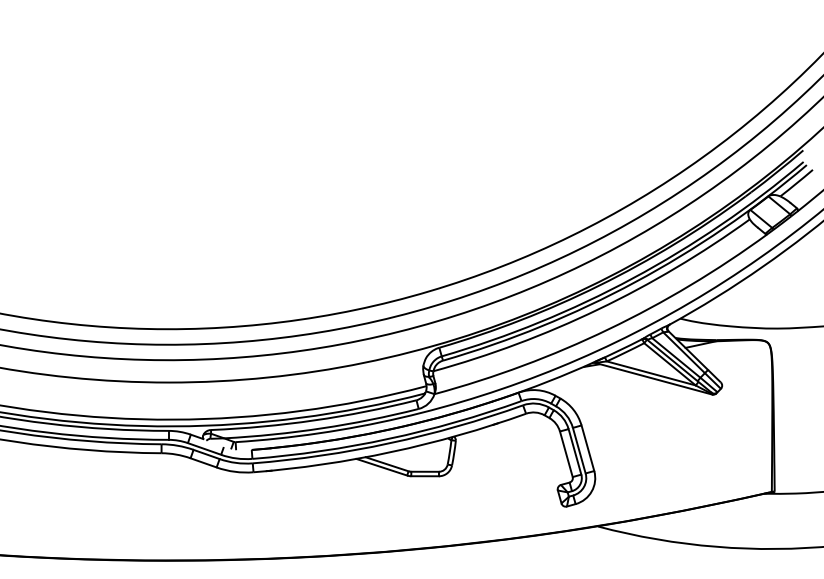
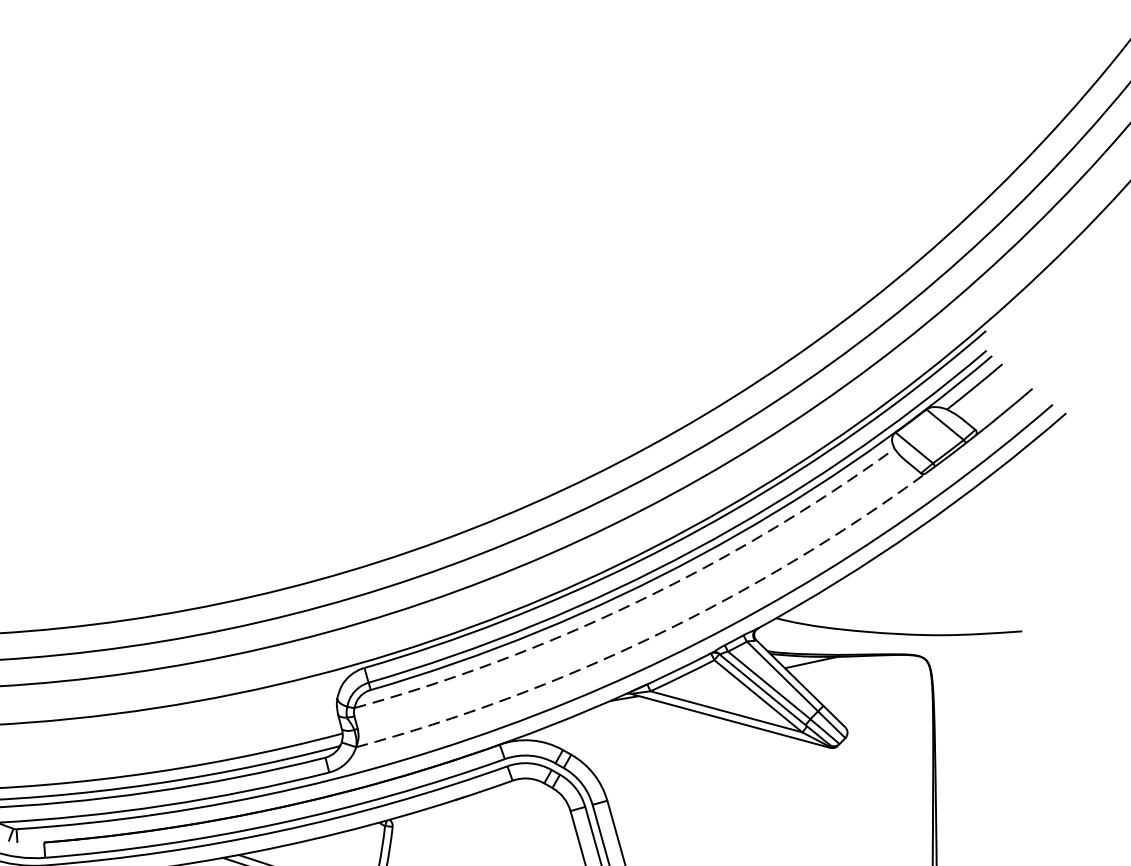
arc: (598, 309) -> (636, 602), solid -> dashed
arc: (608, 329) -> (653, 636), solid -> dashed

